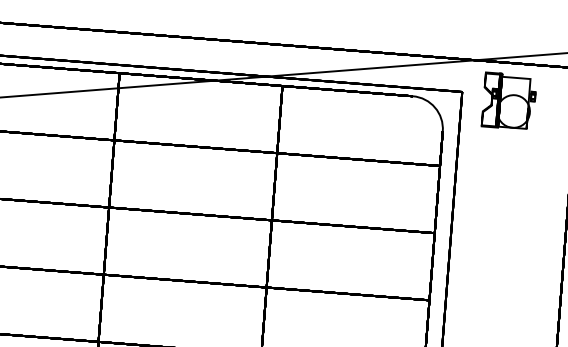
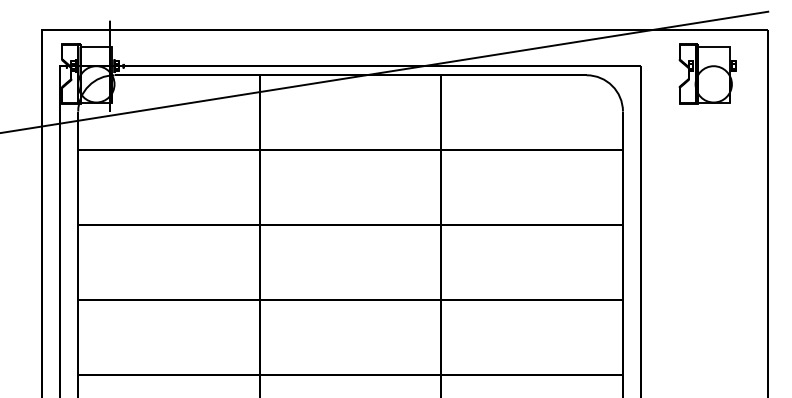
part: (508, 101) -> (707, 73), moved

